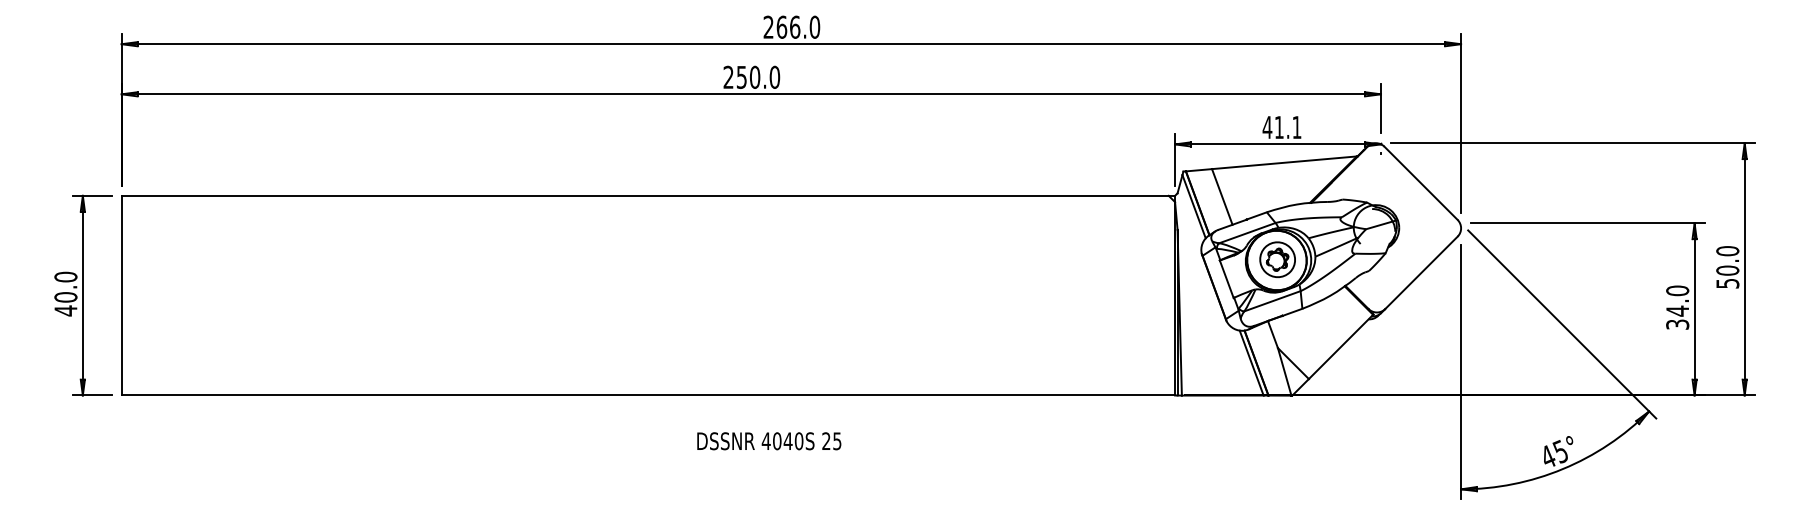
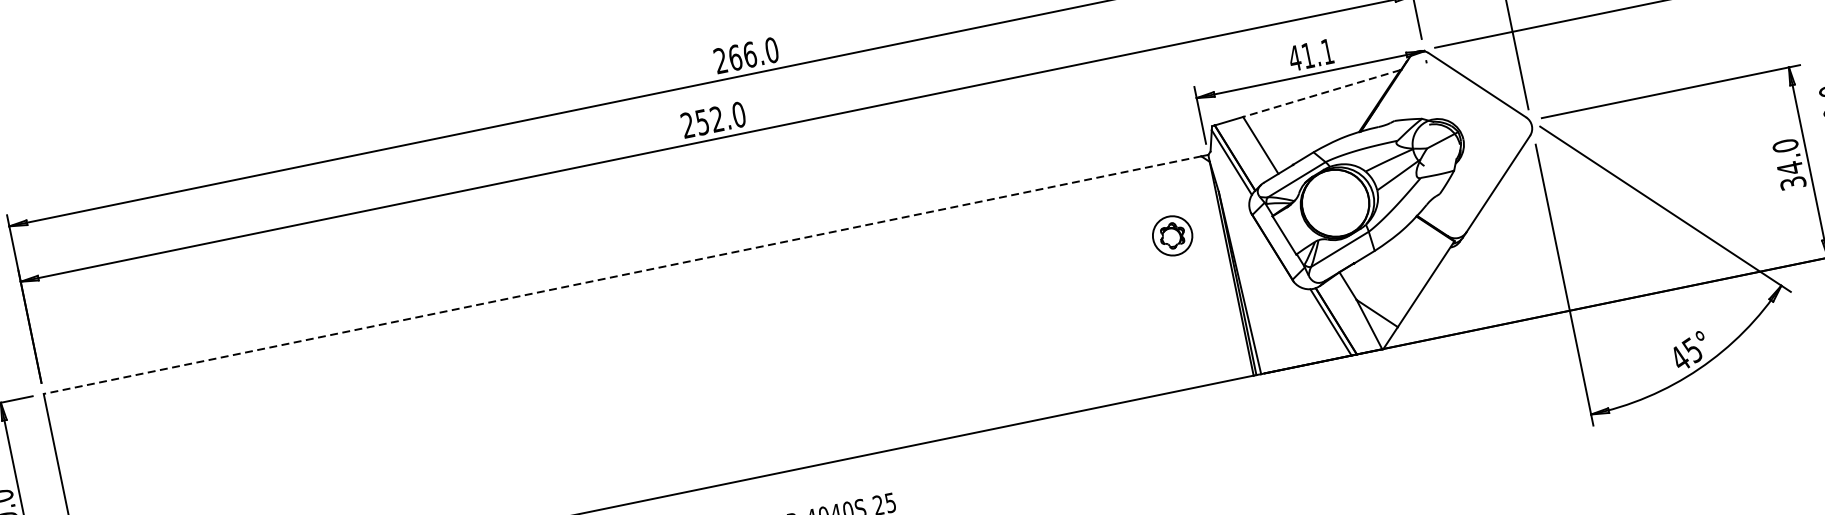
text: (754, 76) -> (716, 118), 250.0 -> 252.0
line: (1284, 162) -> (1321, 93), solid -> dashed
line: (645, 195) -> (622, 274), solid -> dashed
part: (1277, 259) -> (1172, 235), moved

